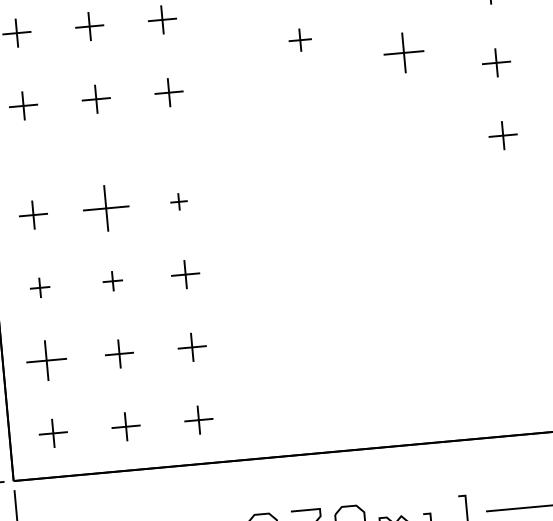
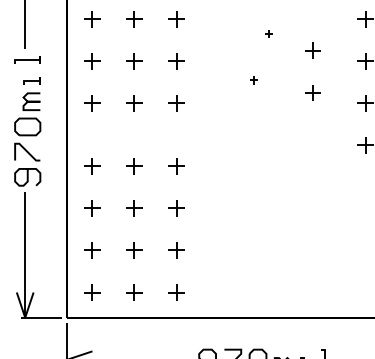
part: (298, 40) -> (253, 80), size x0.62
part: (402, 52) -> (312, 92), size x0.71
part: (179, 201) -> (176, 166), size x1.67
part: (106, 208) -> (134, 166), size x0.62
part: (112, 281) -> (134, 208), size x1.43
part: (40, 287) -> (92, 208), size x1.43
part: (46, 360) -> (92, 250), size x0.71

